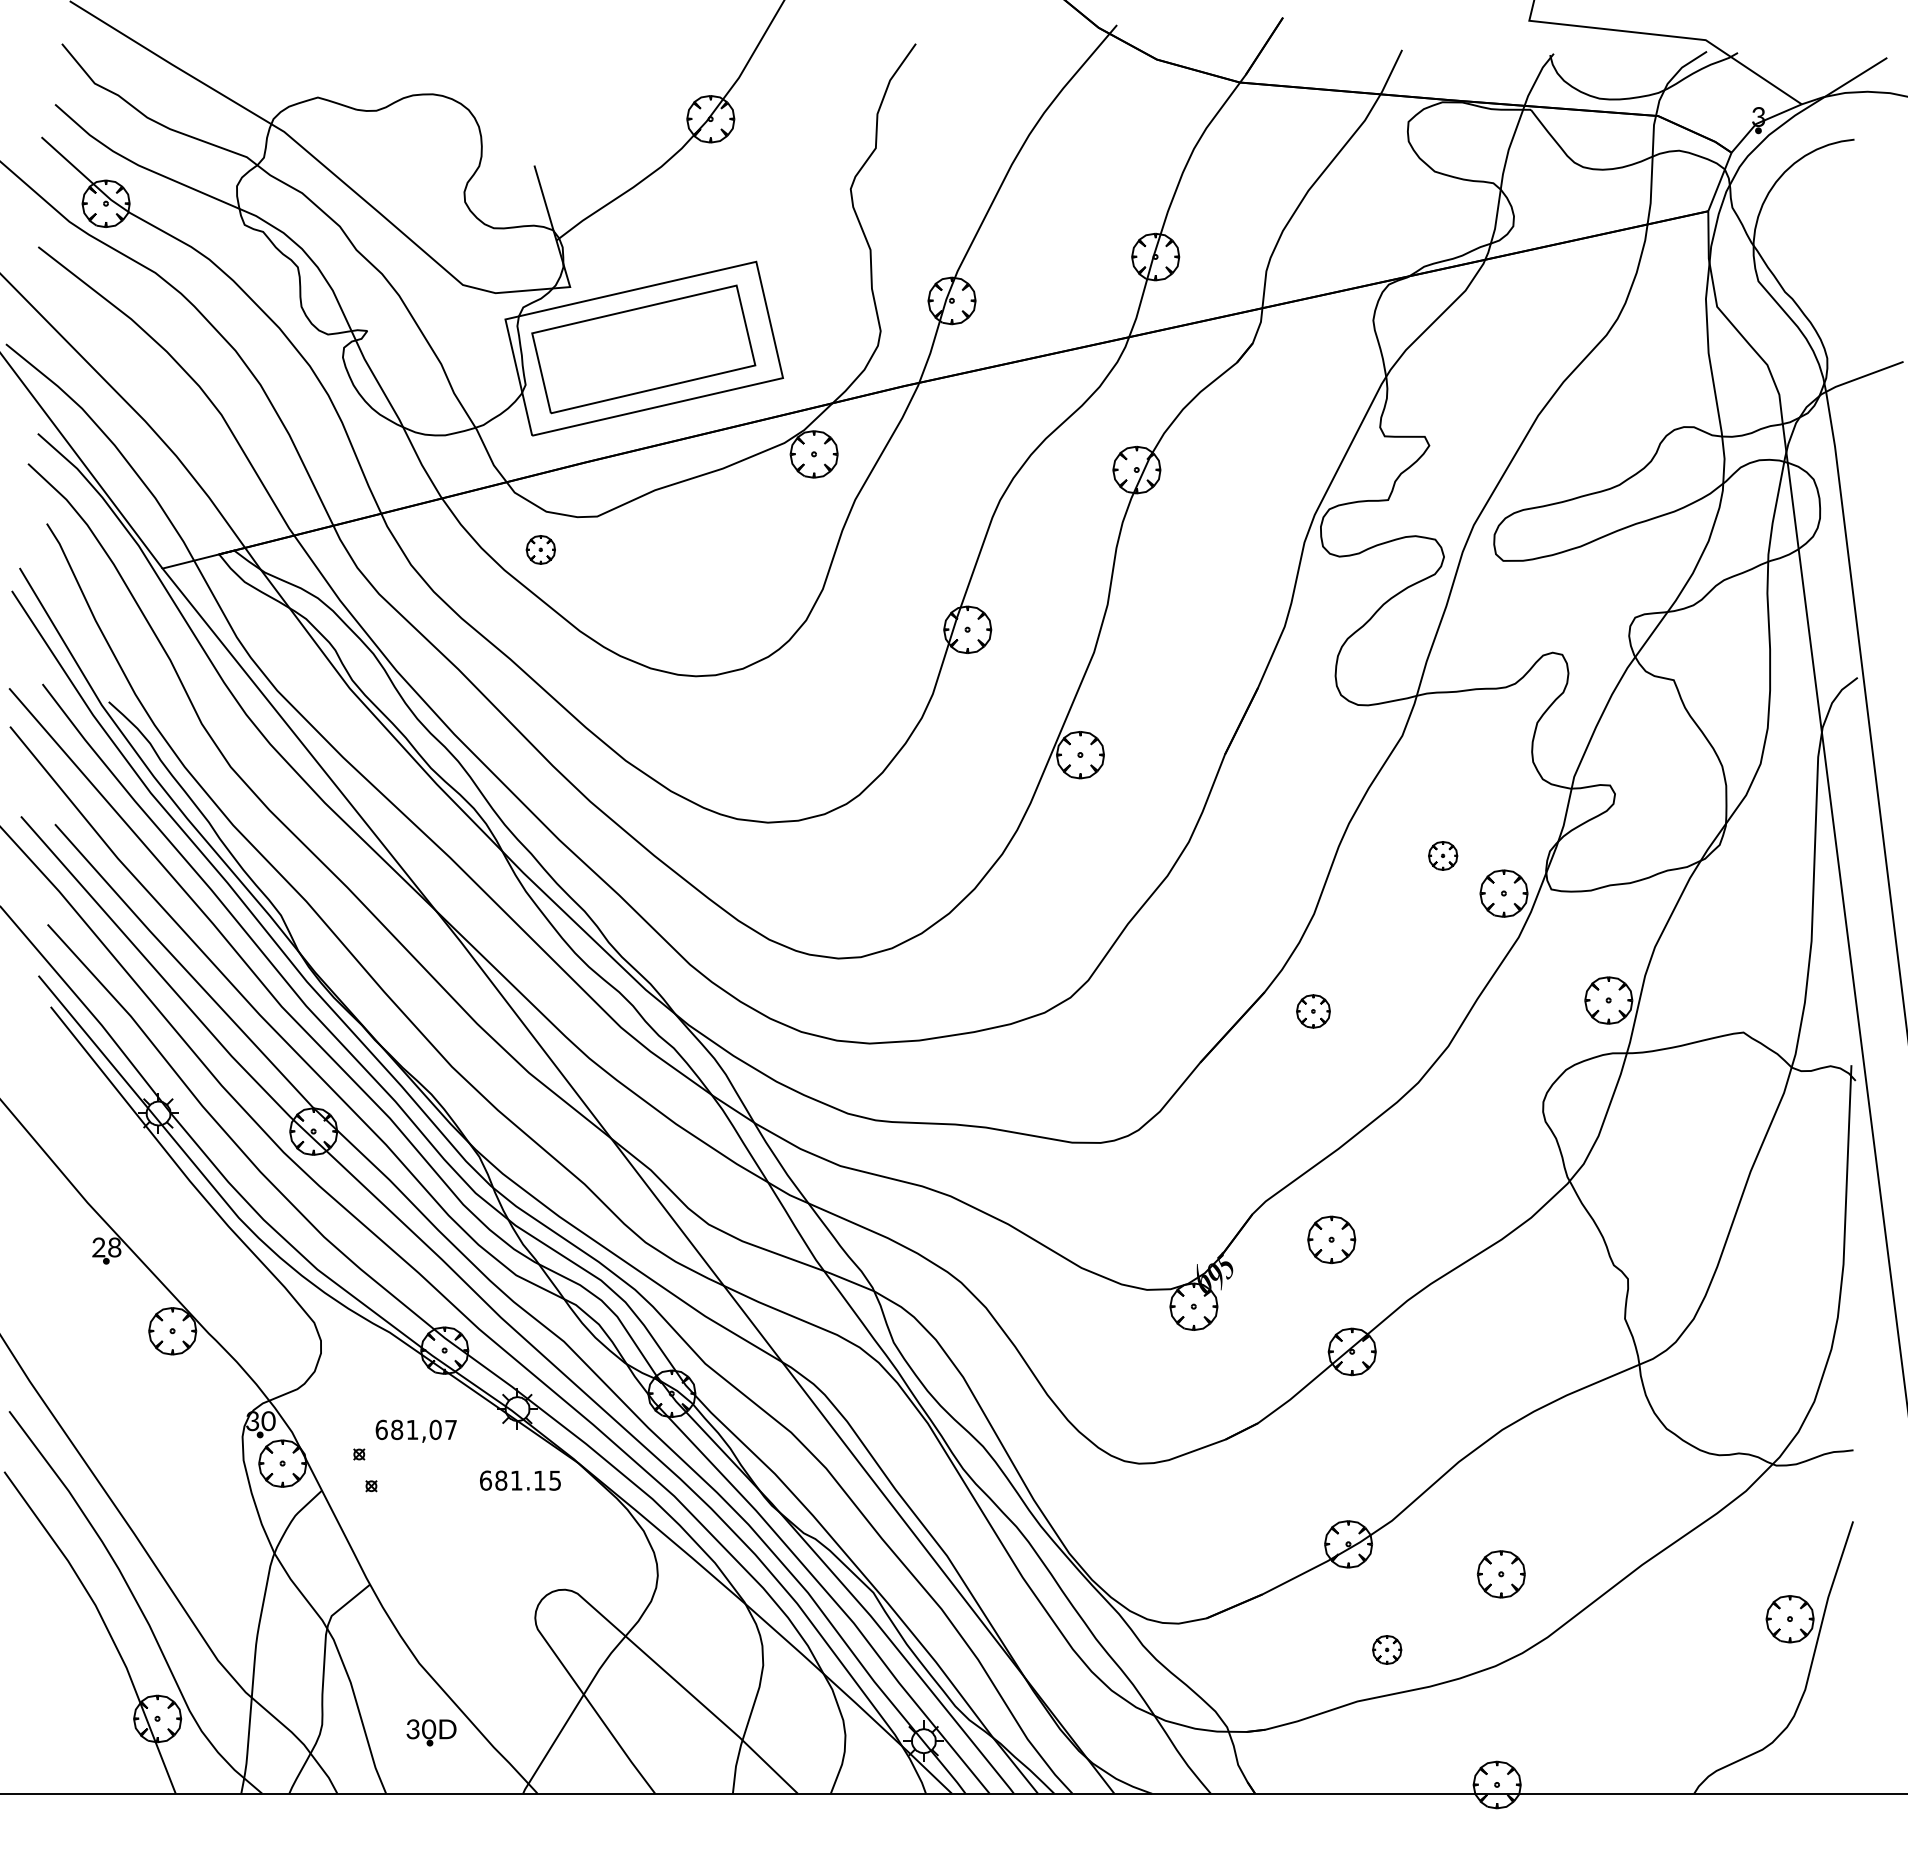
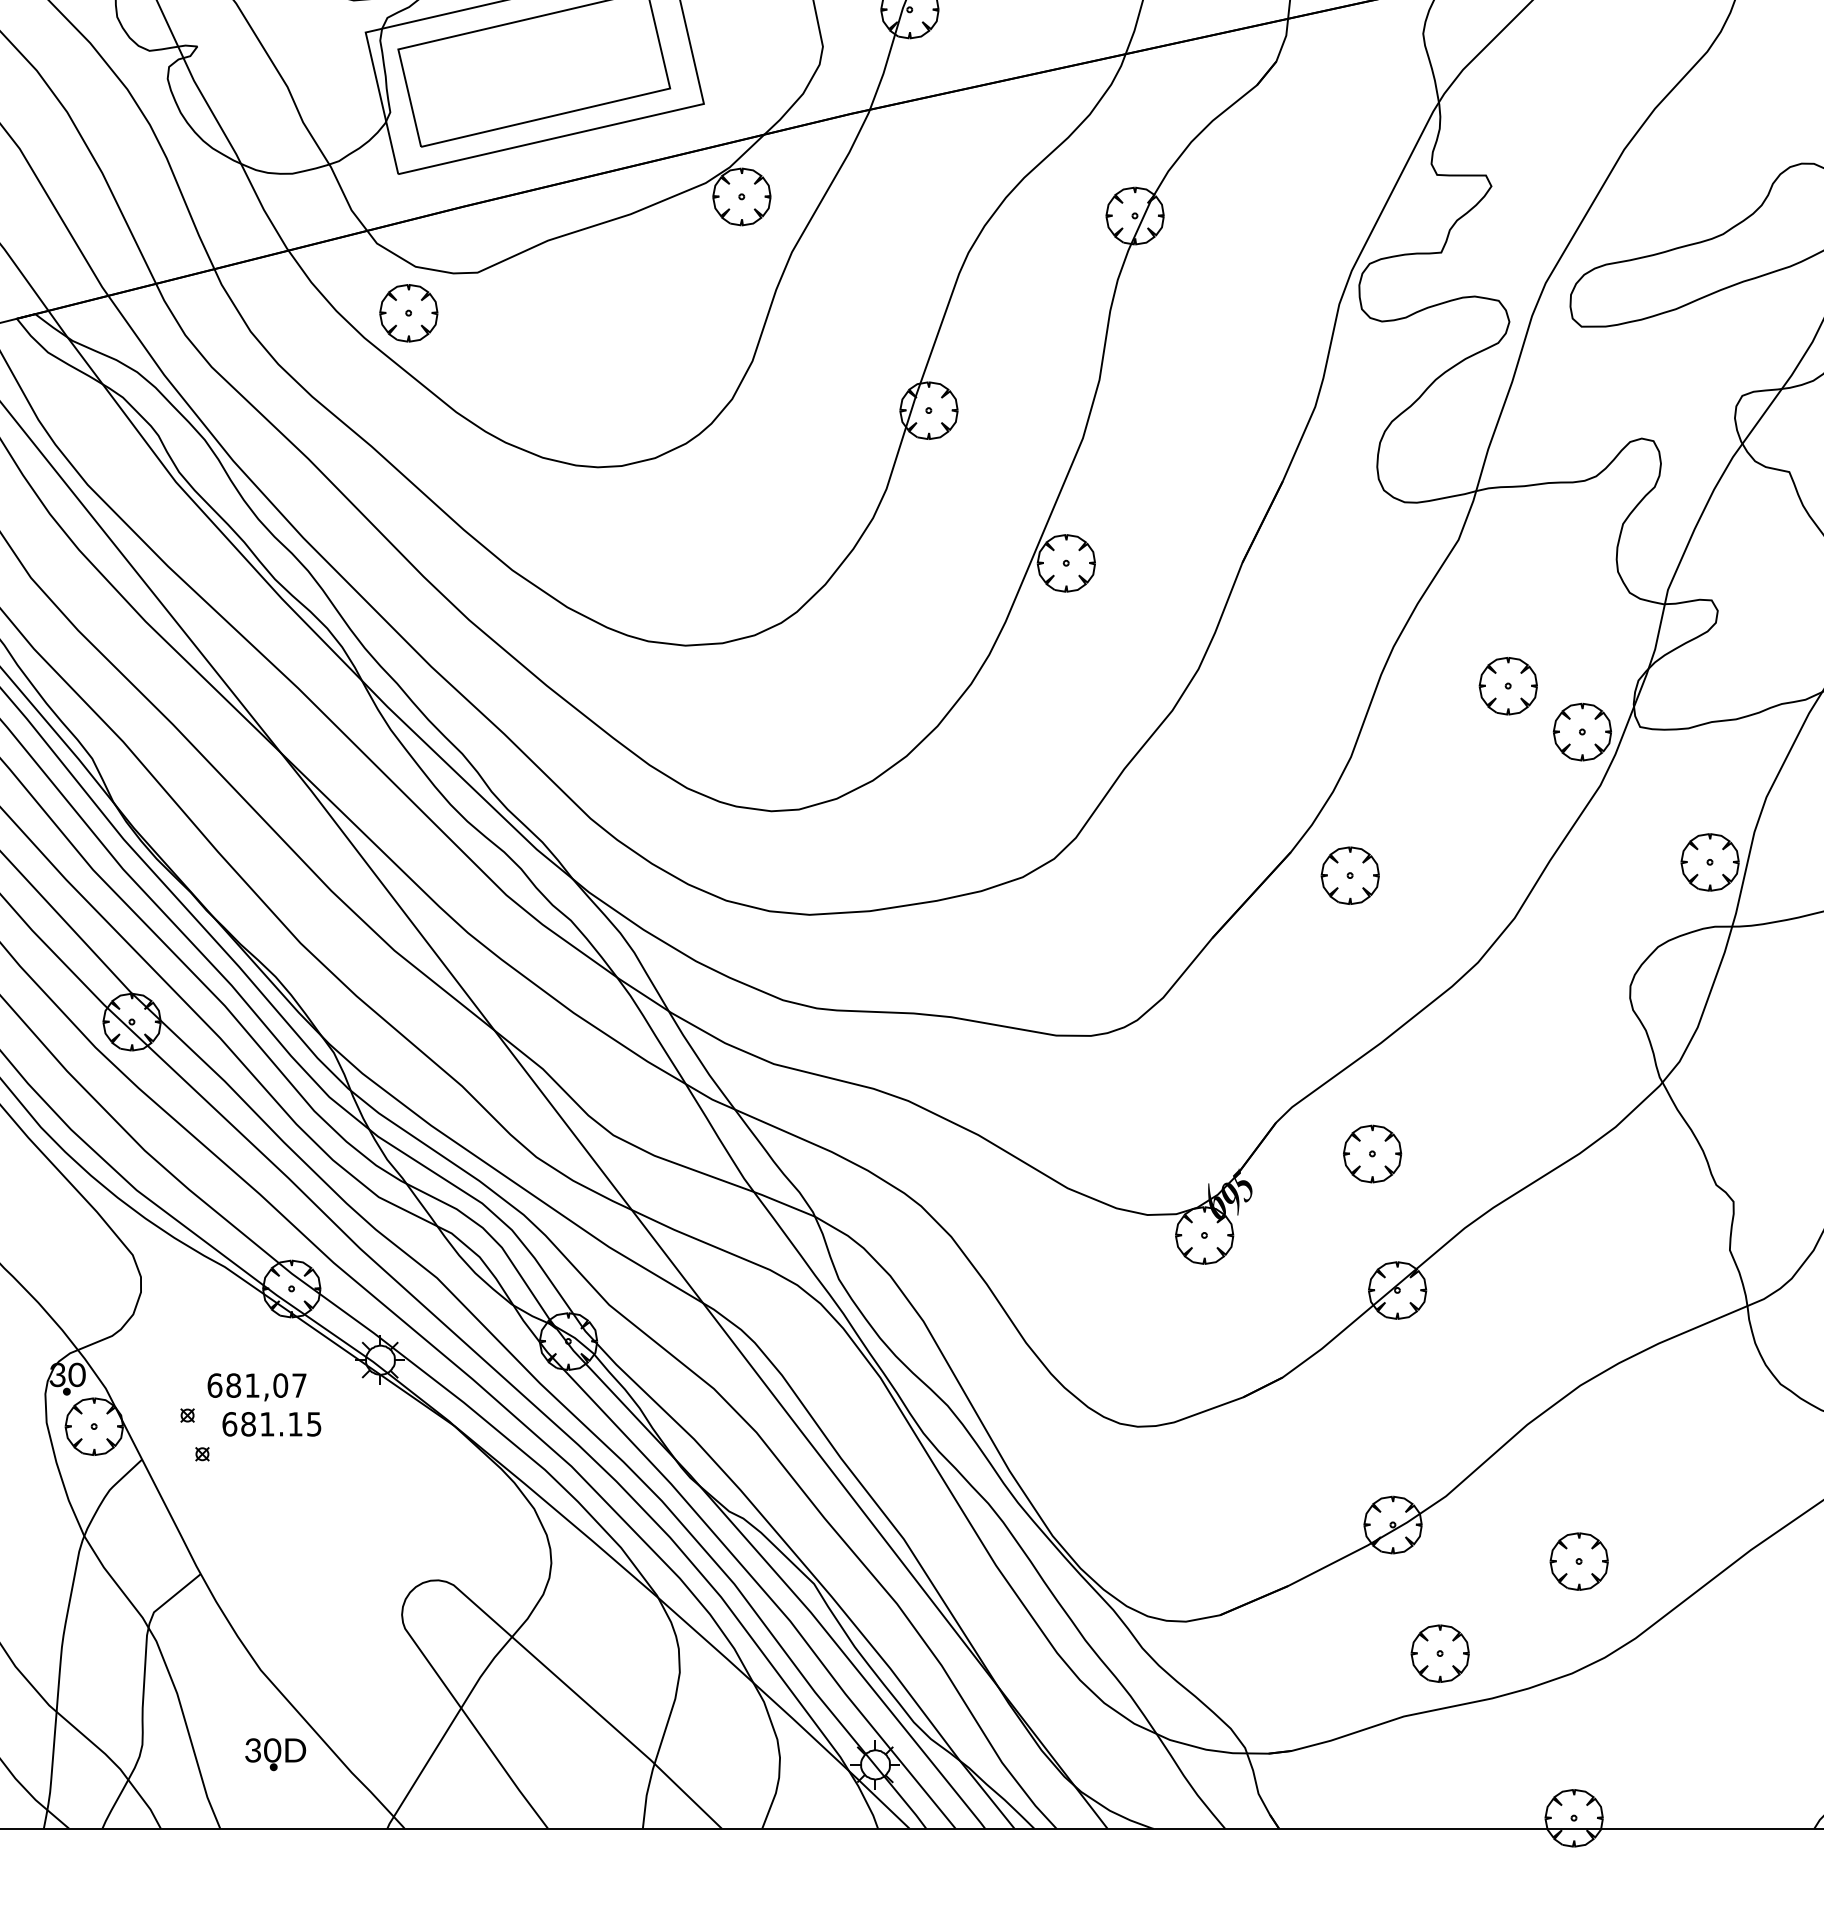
part: (540, 549) -> (408, 312), size x1.67
part: (1442, 855) -> (1507, 685), size x1.67
part: (1313, 1011) -> (1350, 875), size x1.43
text: (520, 1480) -> (271, 1424), moved
part: (1386, 1649) -> (1439, 1653), size x1.67

